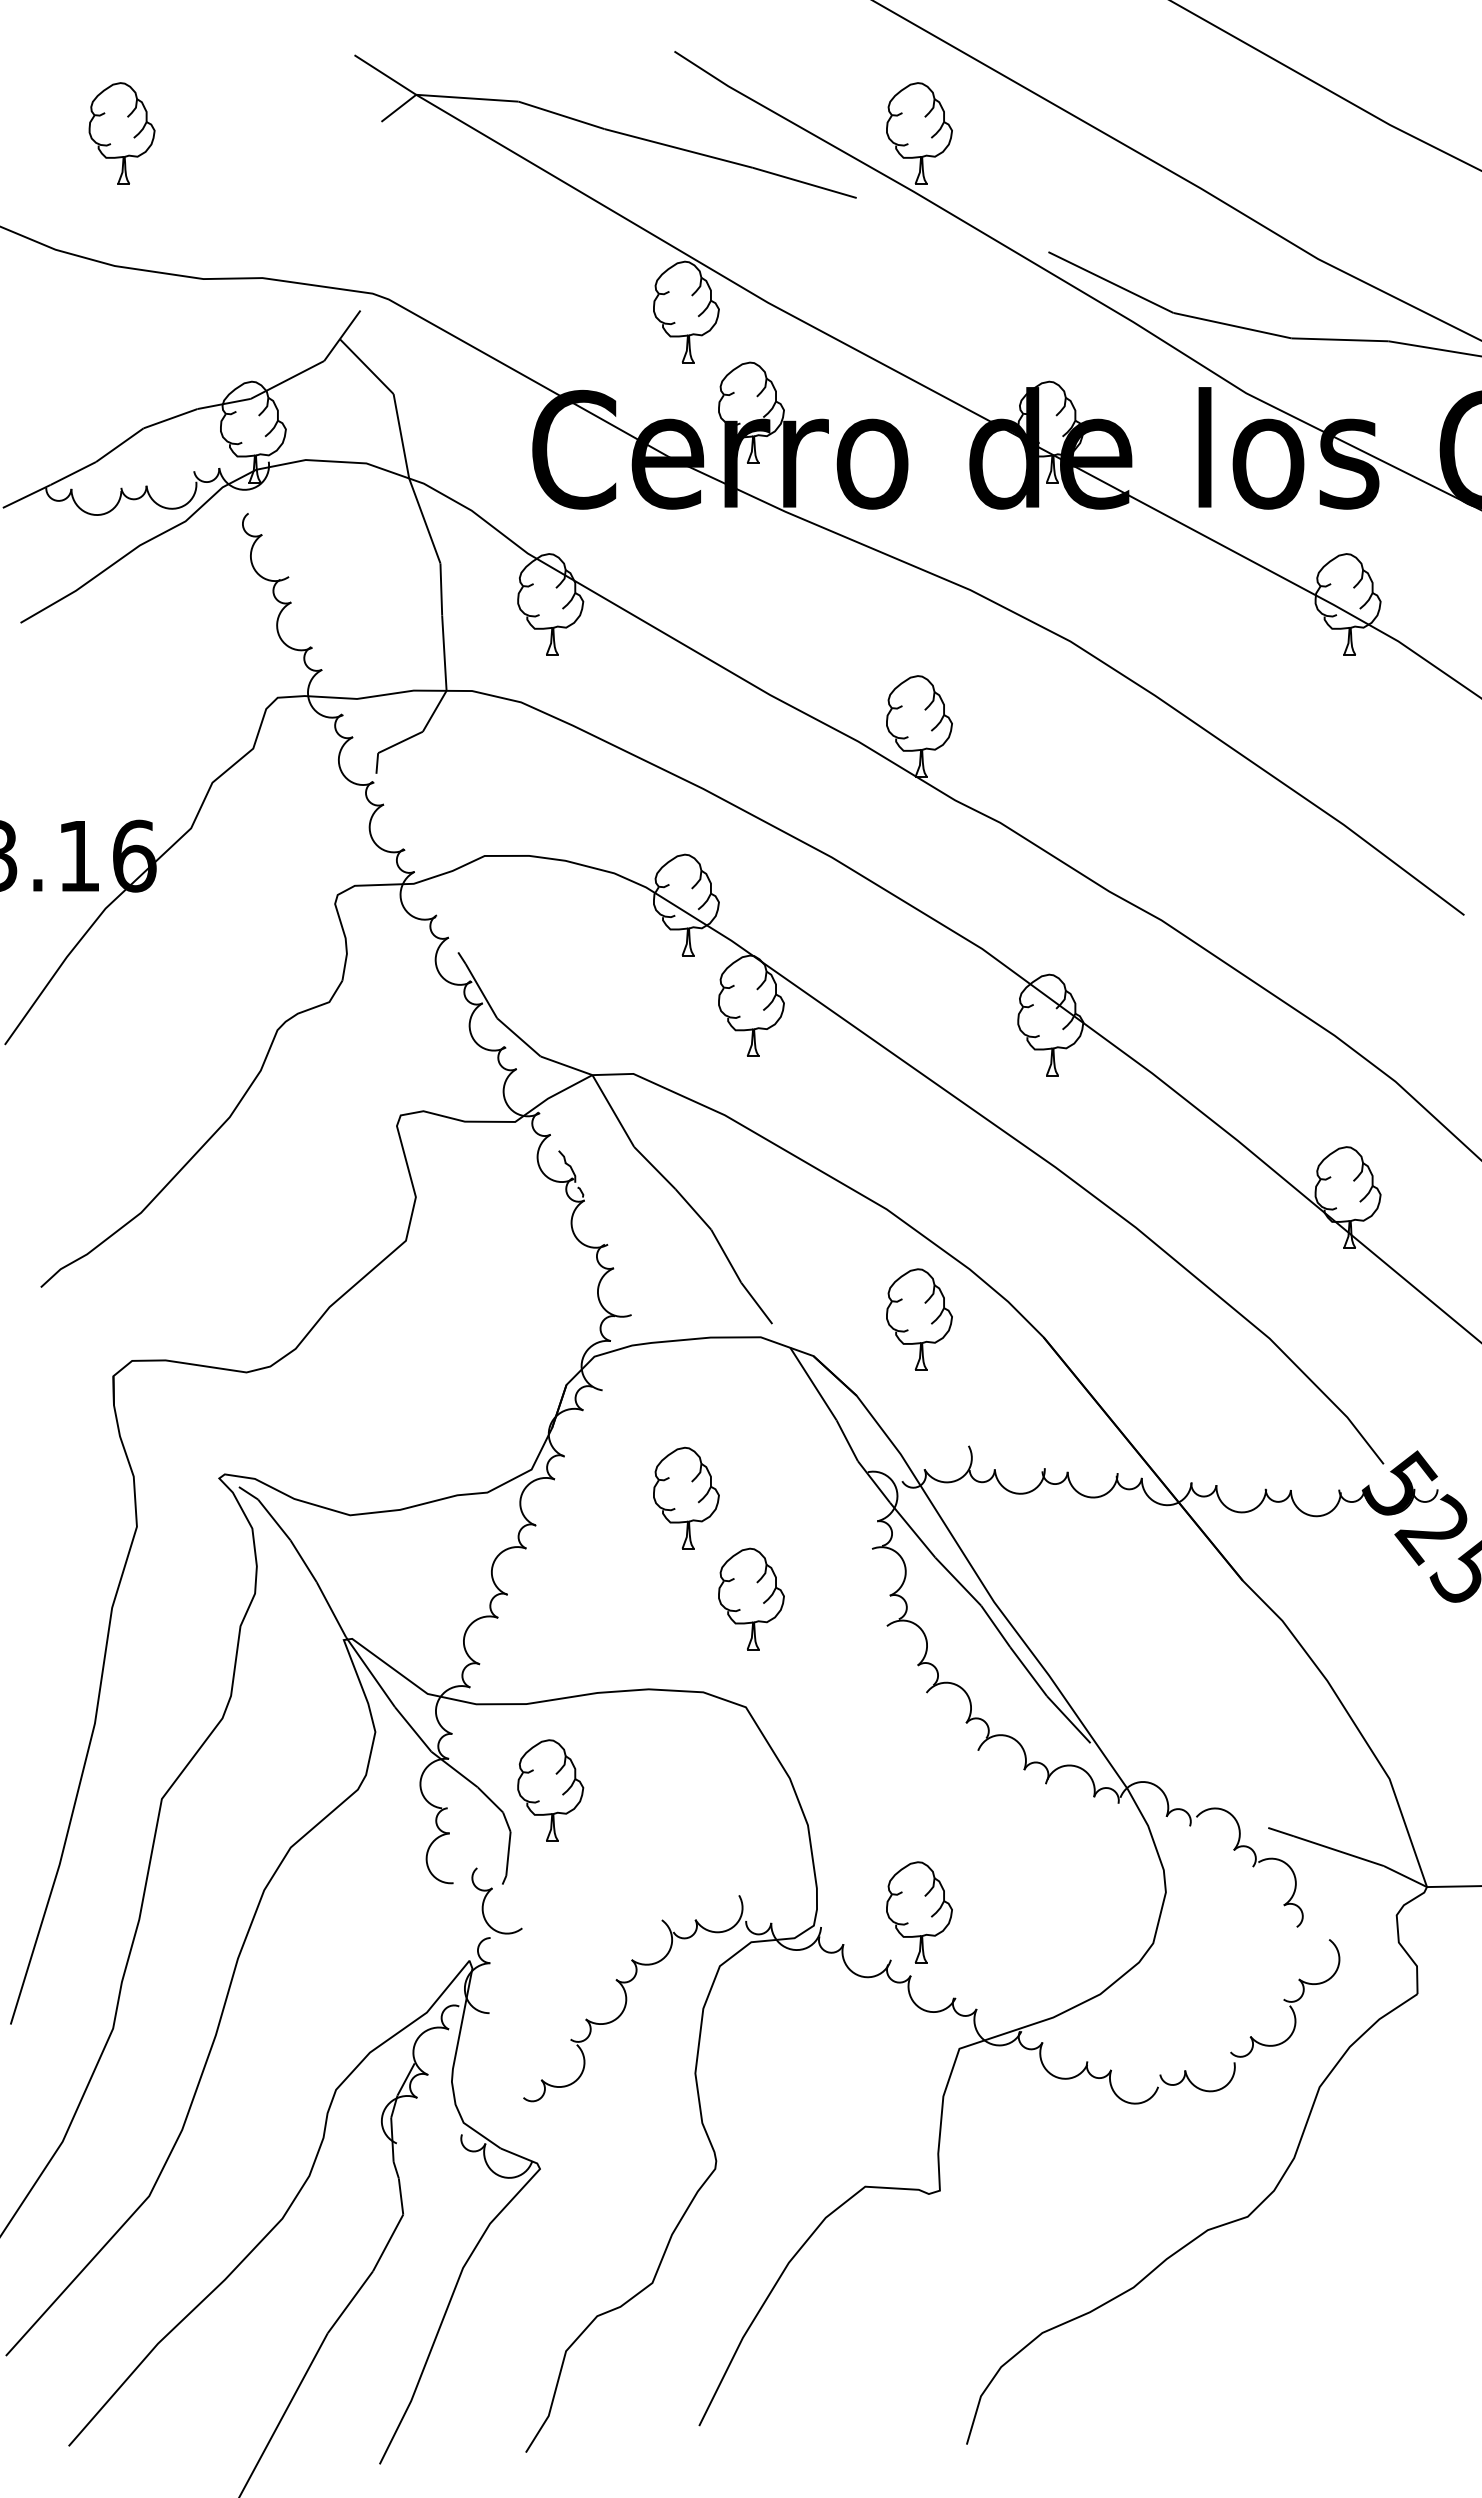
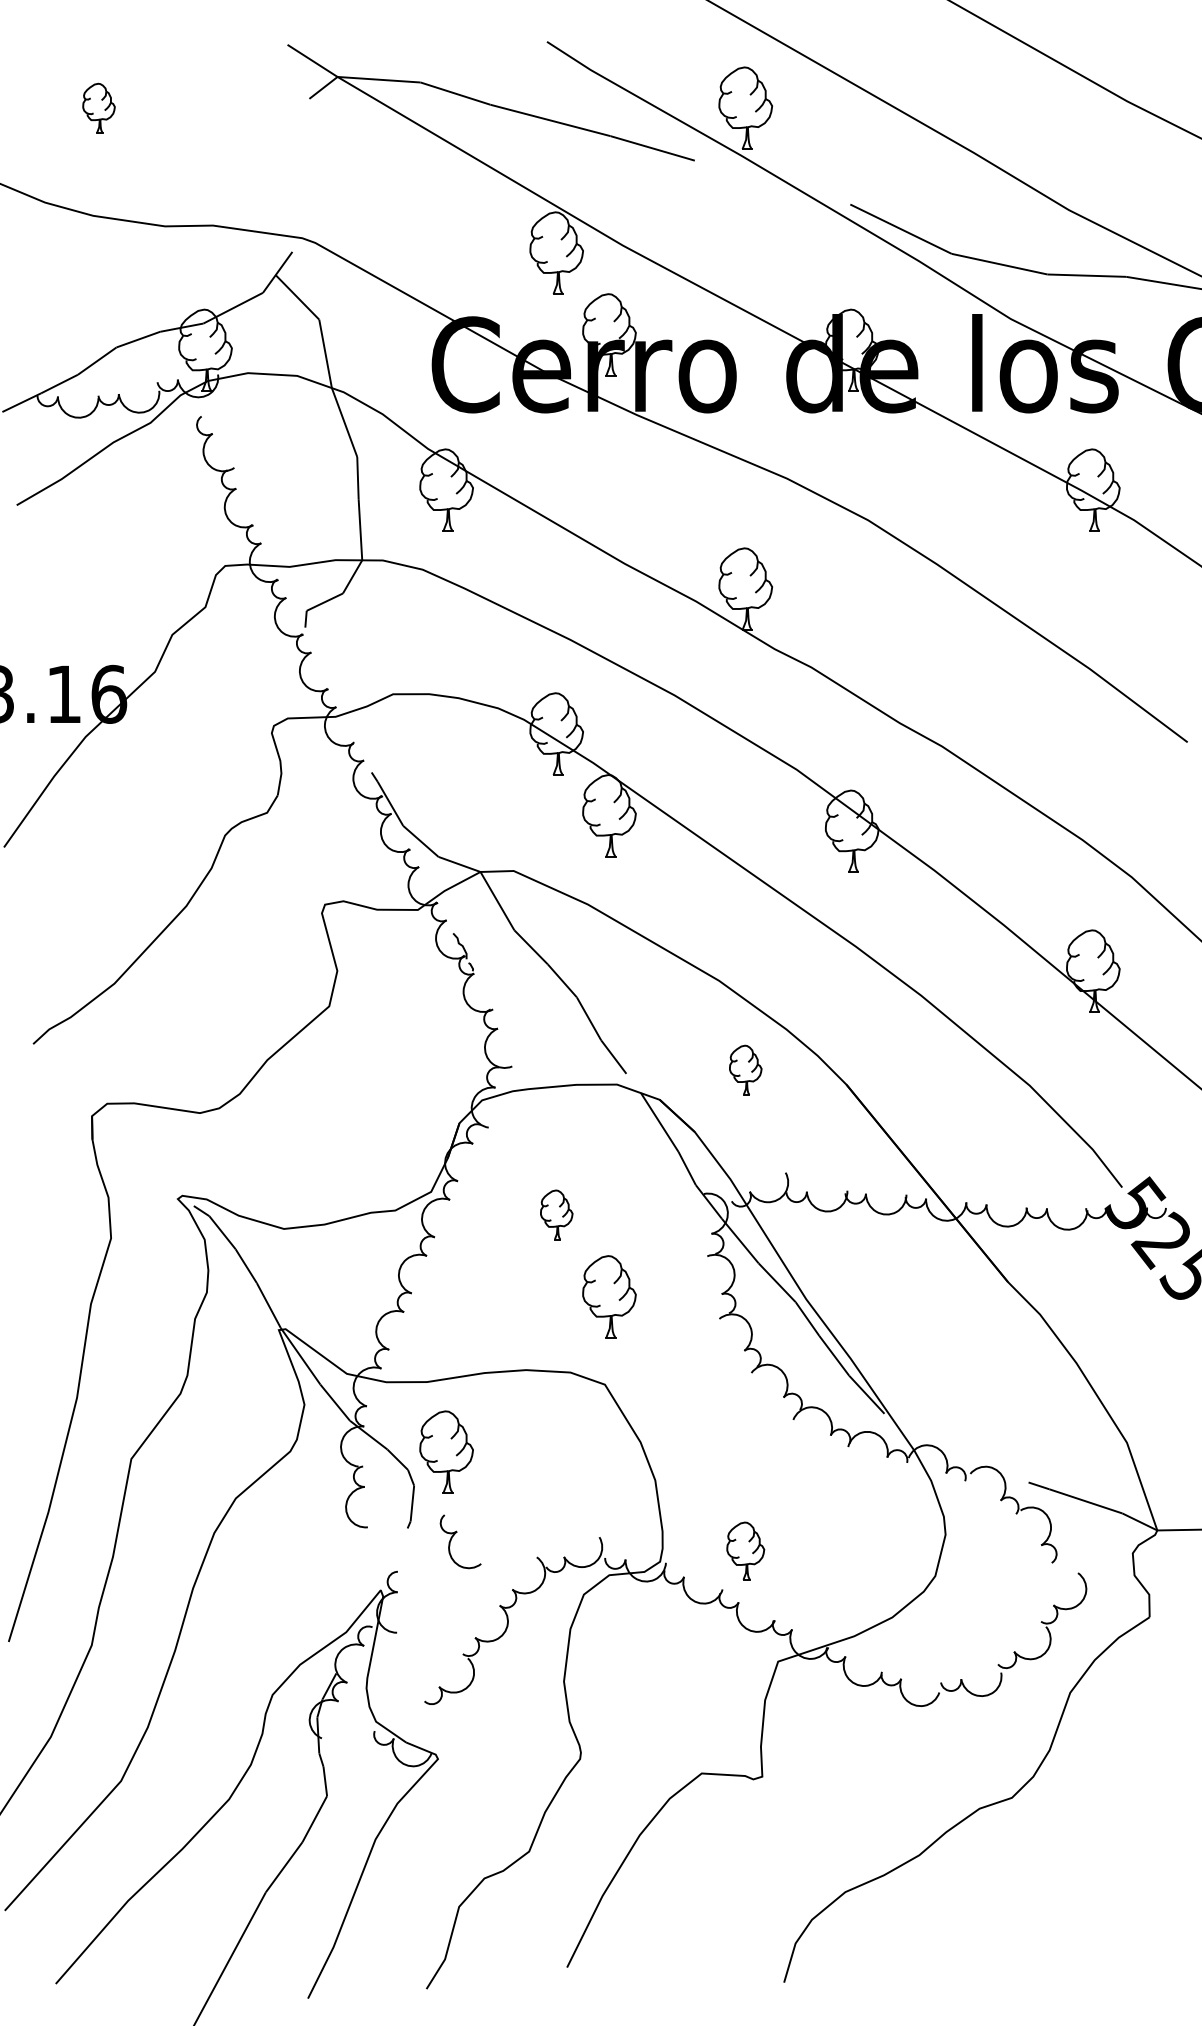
part: (121, 133) -> (98, 108), size x0.6
part: (919, 1319) -> (745, 1070), size x0.6
part: (686, 1497) -> (556, 1214), size x0.6
part: (487, 1895) -> (452, 1537), moved
part: (919, 1912) -> (745, 1551), size x0.7

